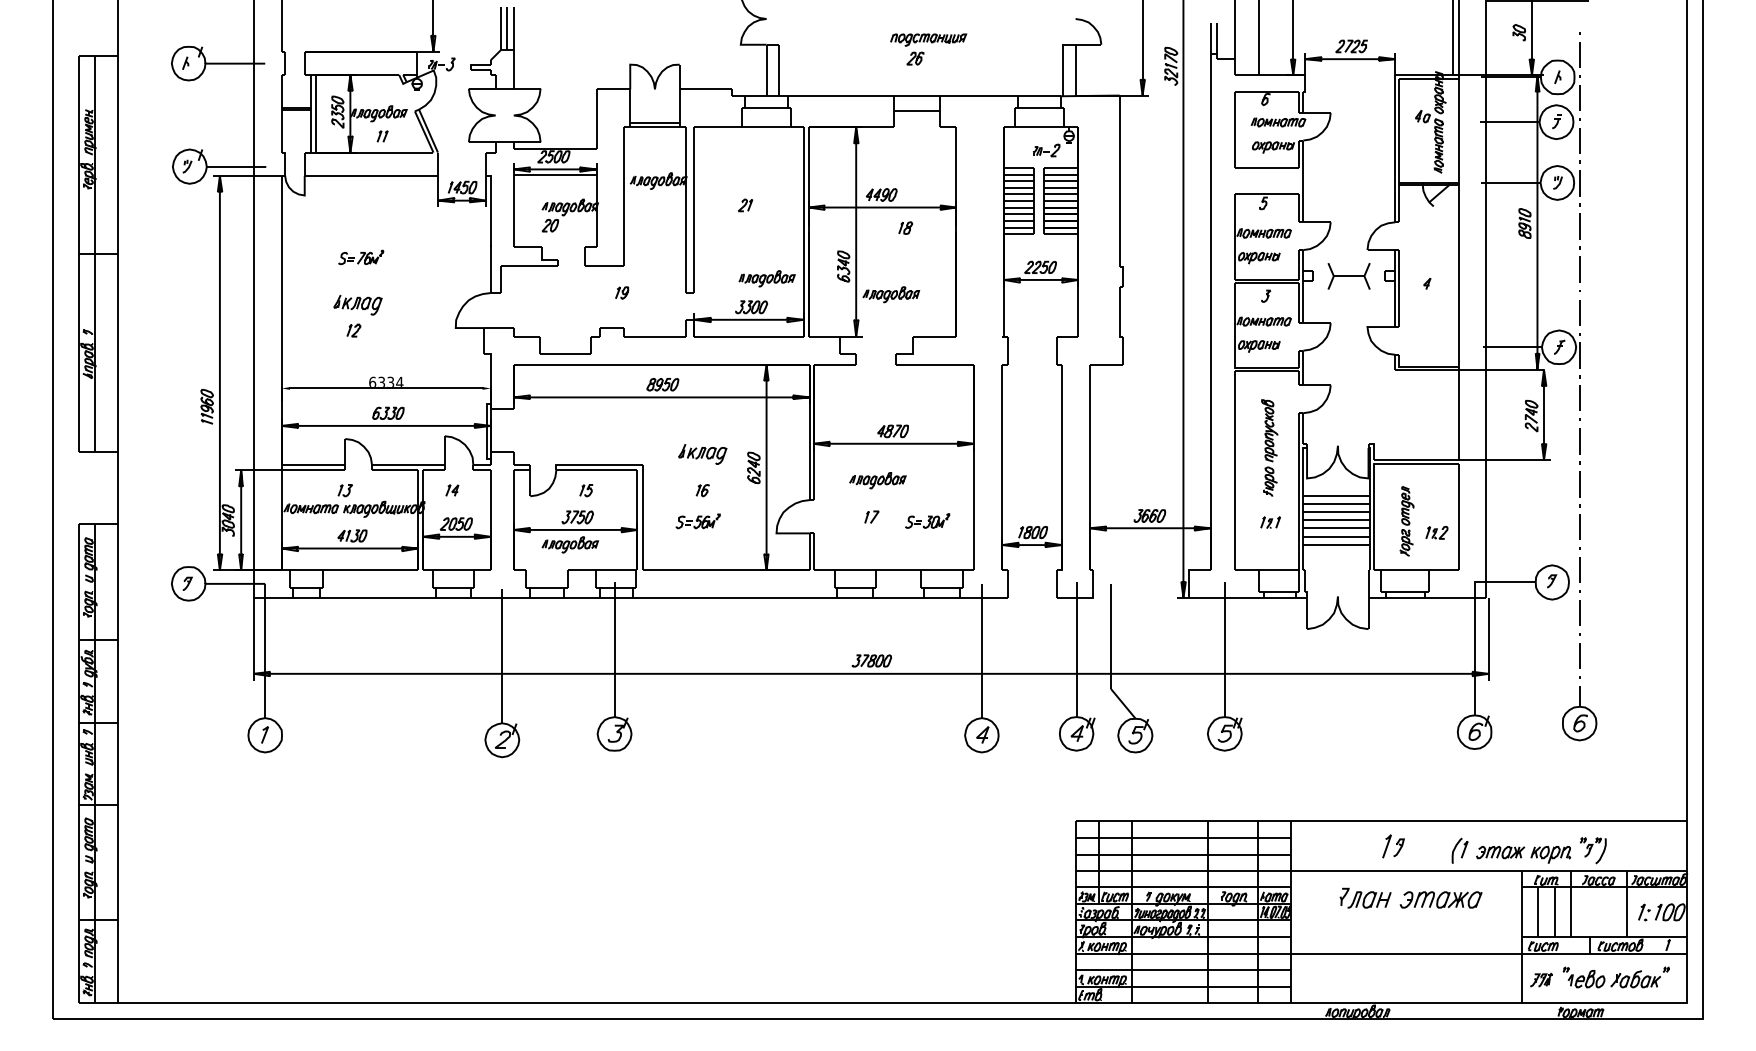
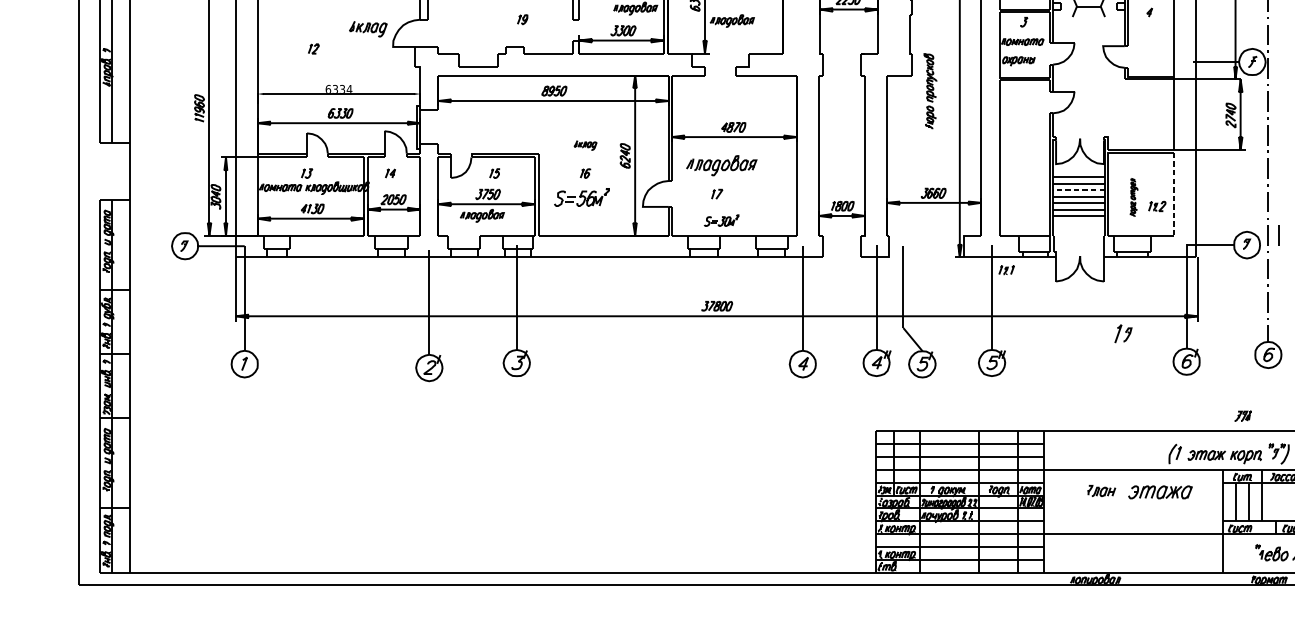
part: (357, 305) -> (367, 29), moved
part: (1269, 447) -> (930, 90), moved
part: (702, 454) -> (585, 145), size x0.6
part: (877, 480) -> (721, 165), size x1.6
line: (1336, 512) -> (1079, 190), solid -> dashed
line: (1458, 517) -> (1174, 194), solid -> dashed
part: (927, 520) -> (721, 220), moved
part: (697, 521) -> (581, 197), size x1.6
part: (1406, 521) -> (1133, 197), size x0.7
part: (1270, 522) -> (1006, 270), moved
line: (1593, 569) -> (1279, 235), added
part: (1393, 846) -> (1123, 333), moved
part: (1365, 897) -> (1101, 490), size x0.7
part: (1541, 979) -> (1243, 415), moved

